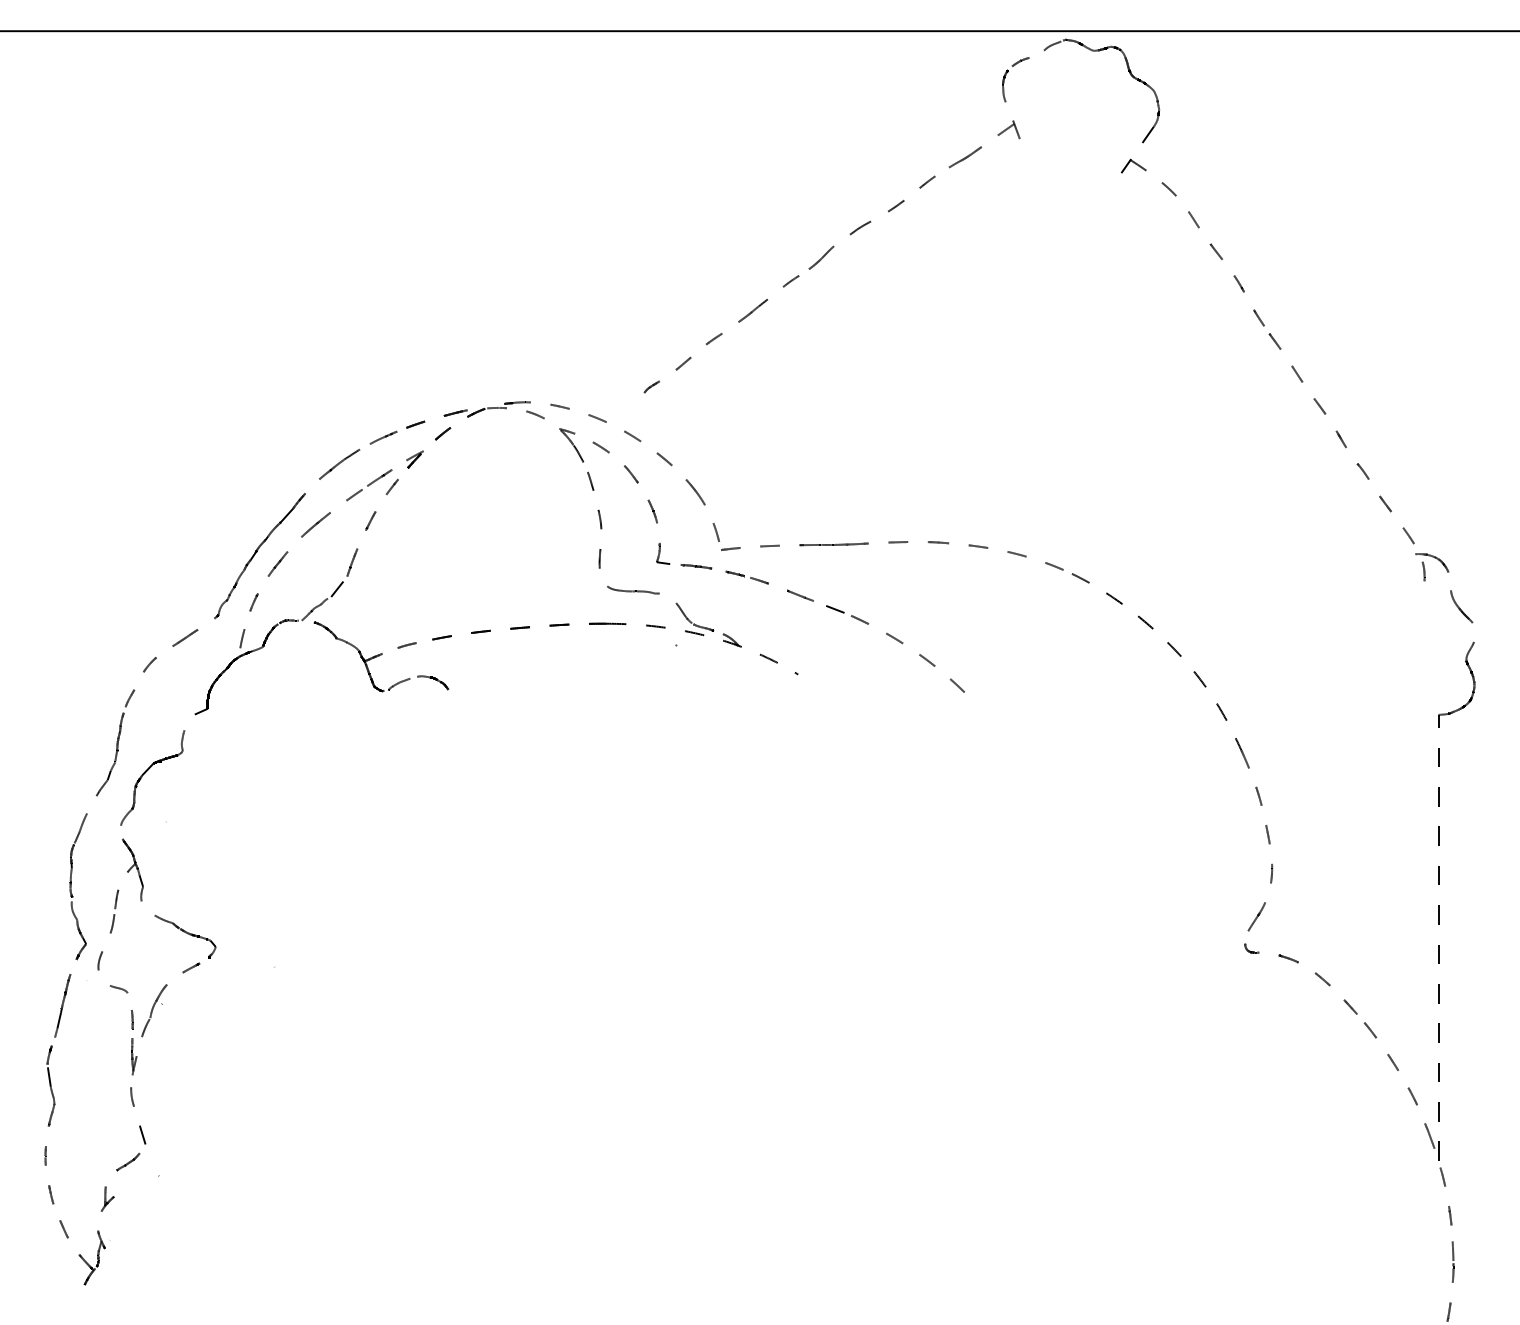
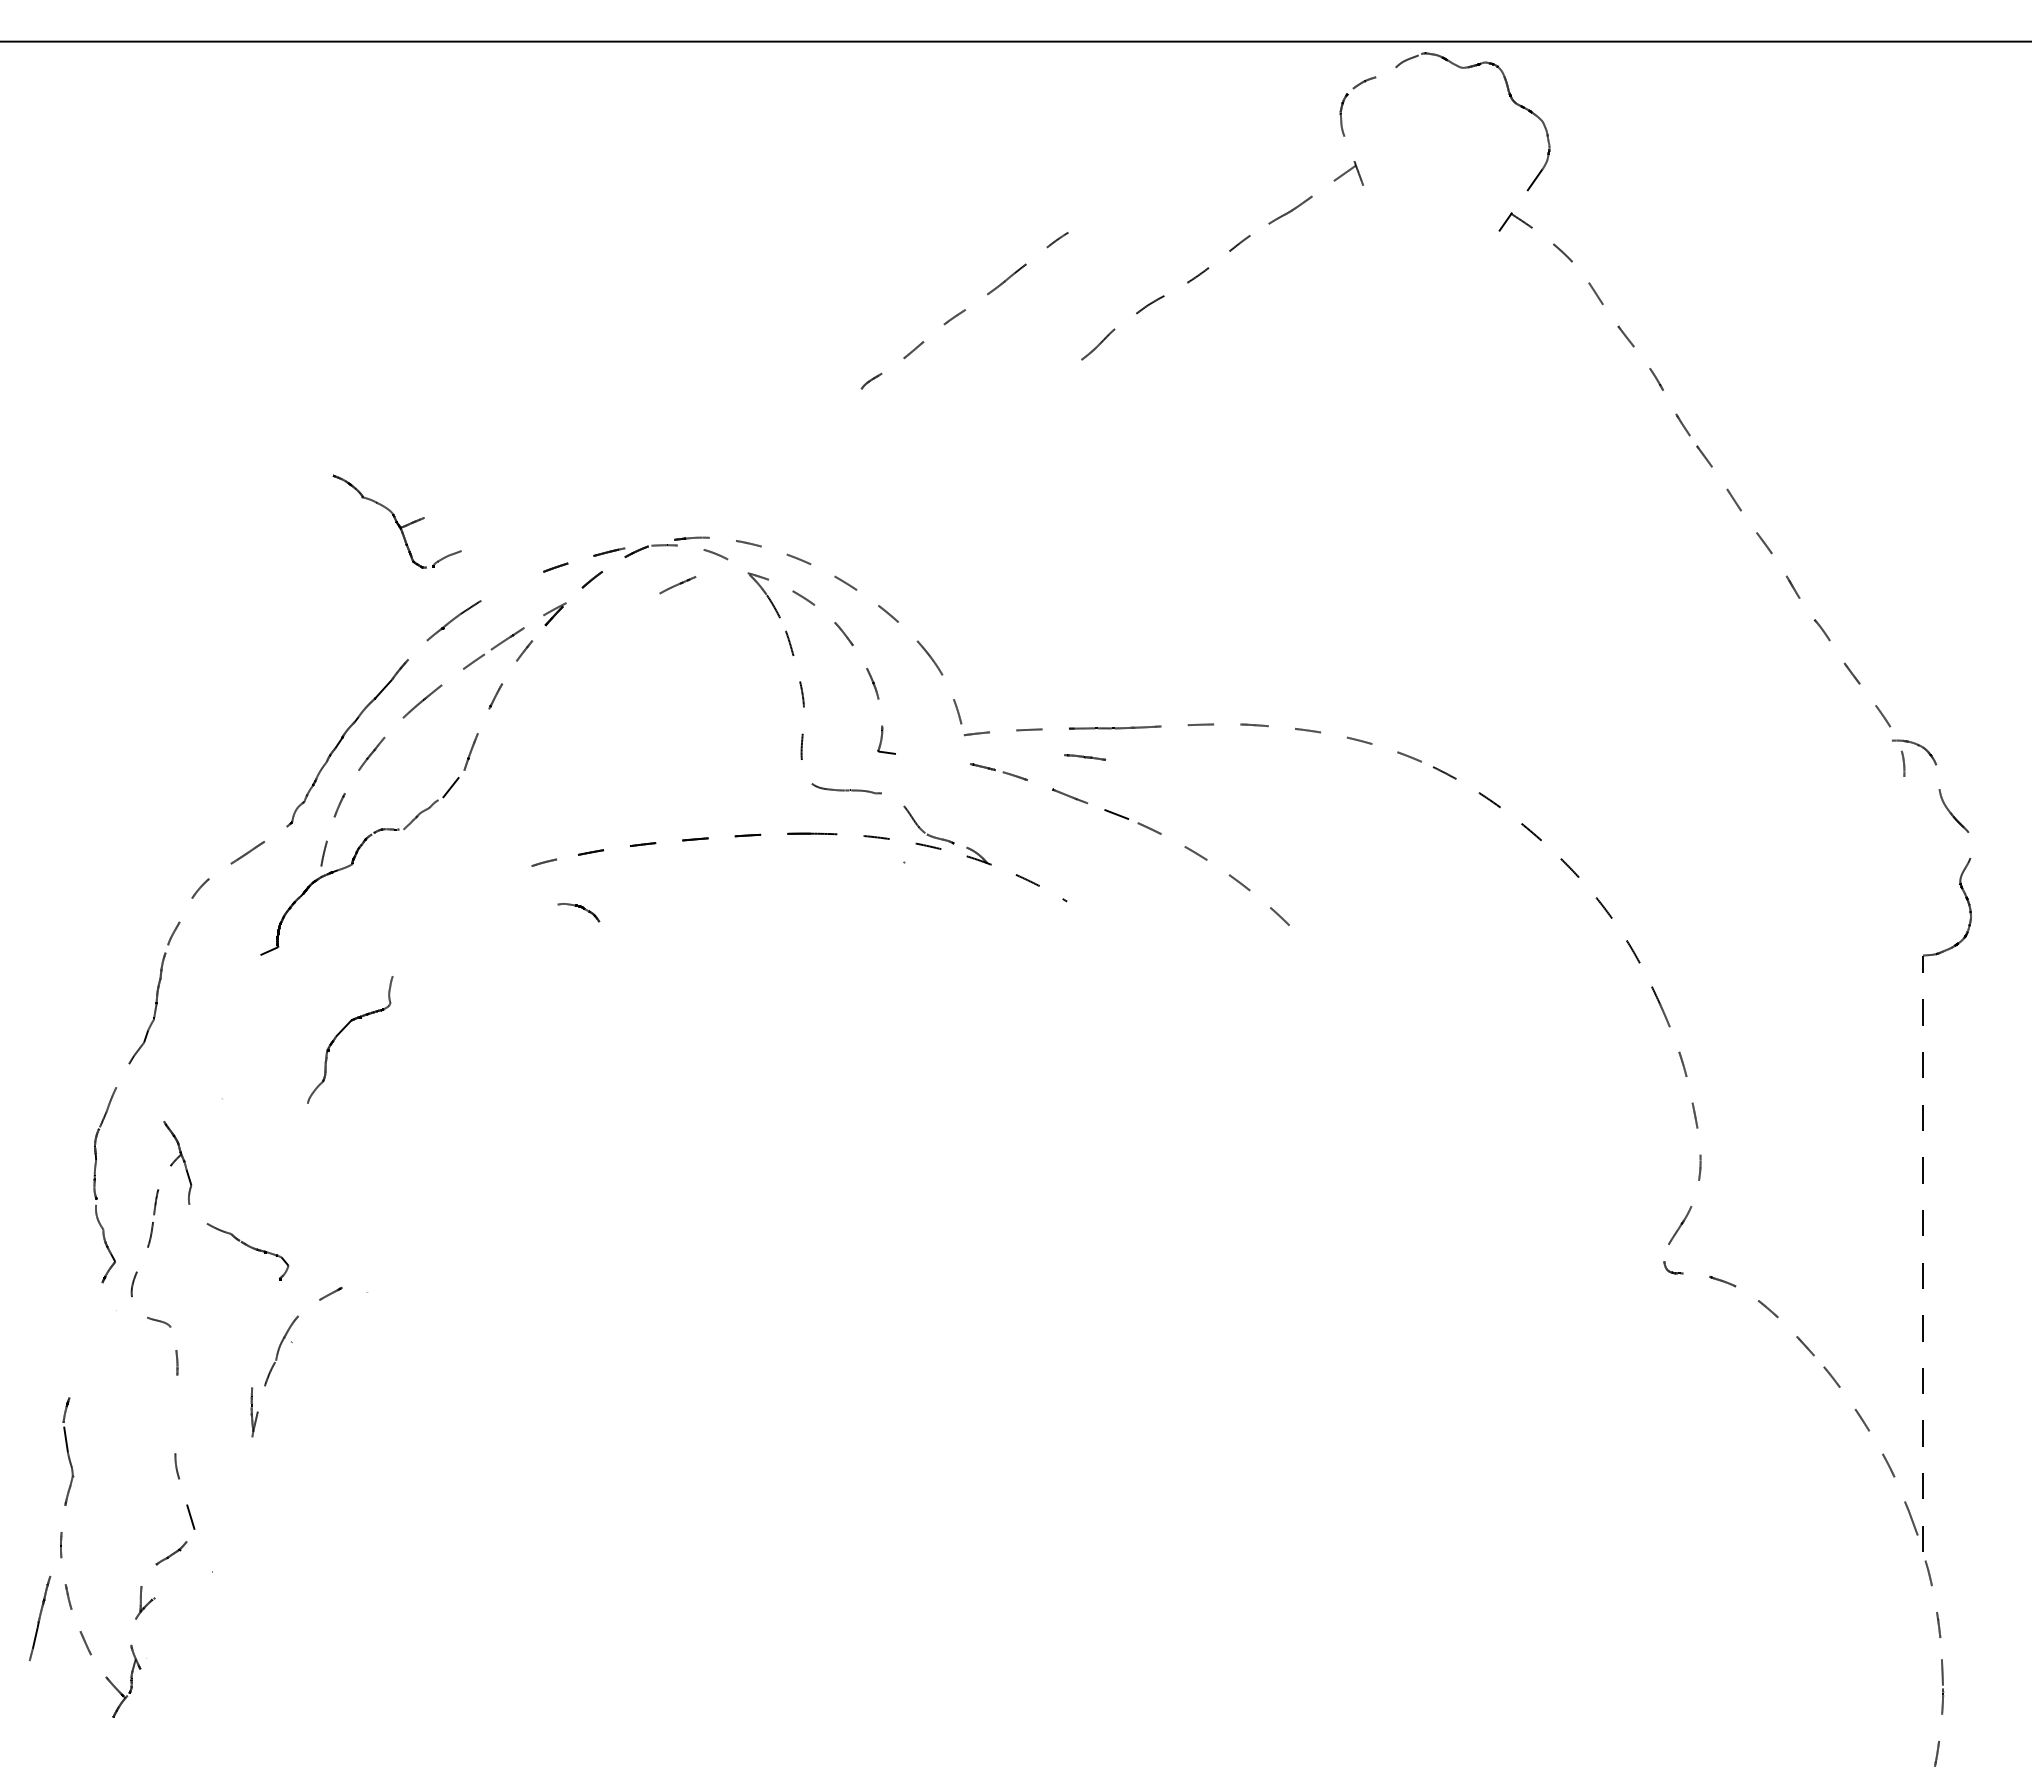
part: (721, 334) -> (964, 310), moved
line: (383, 438) -> (677, 585), moved
line: (696, 566) -> (1085, 757), moved
part: (361, 656) -> (396, 521), moved
part: (146, 771) -> (342, 1031), moved
line: (62, 1005) -> (39, 1618), moved
part: (152, 1014) -> (278, 1355), moved

